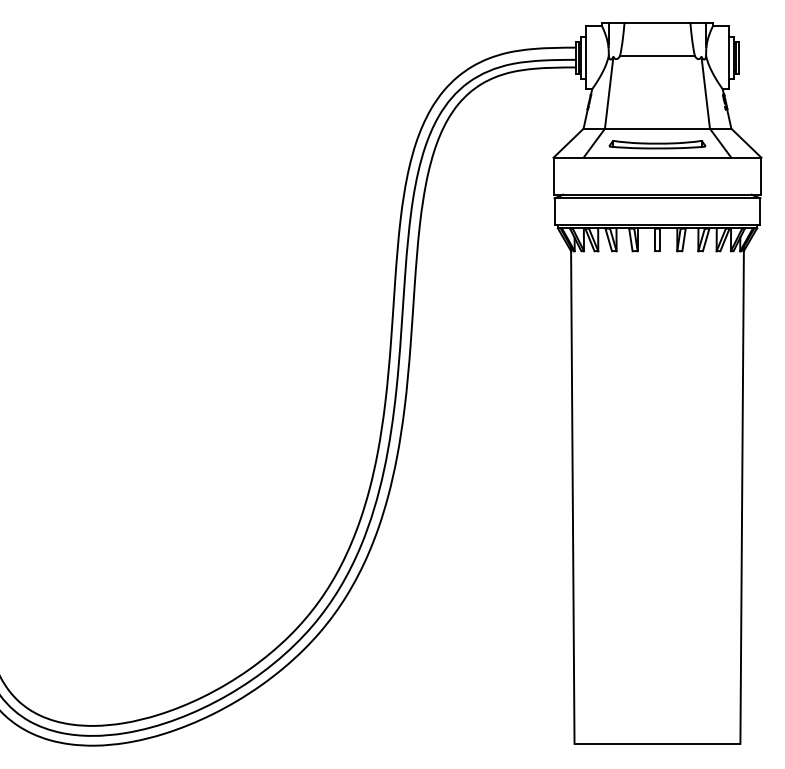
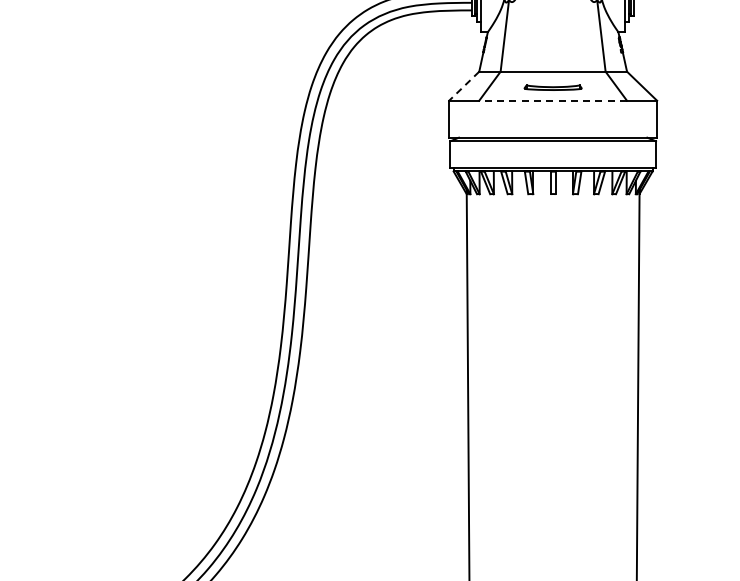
line: (568, 143) -> (464, 86), solid -> dashed
part: (657, 144) -> (553, 87), size x0.6
line: (657, 157) -> (553, 100), solid -> dashed

